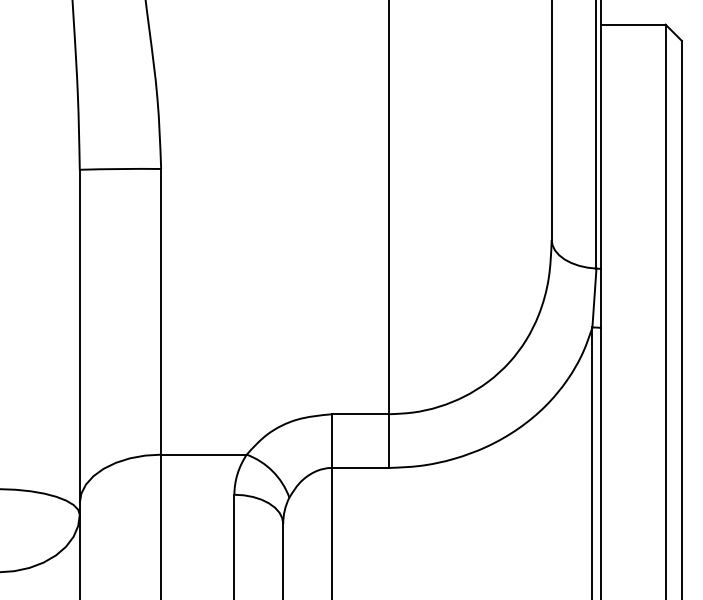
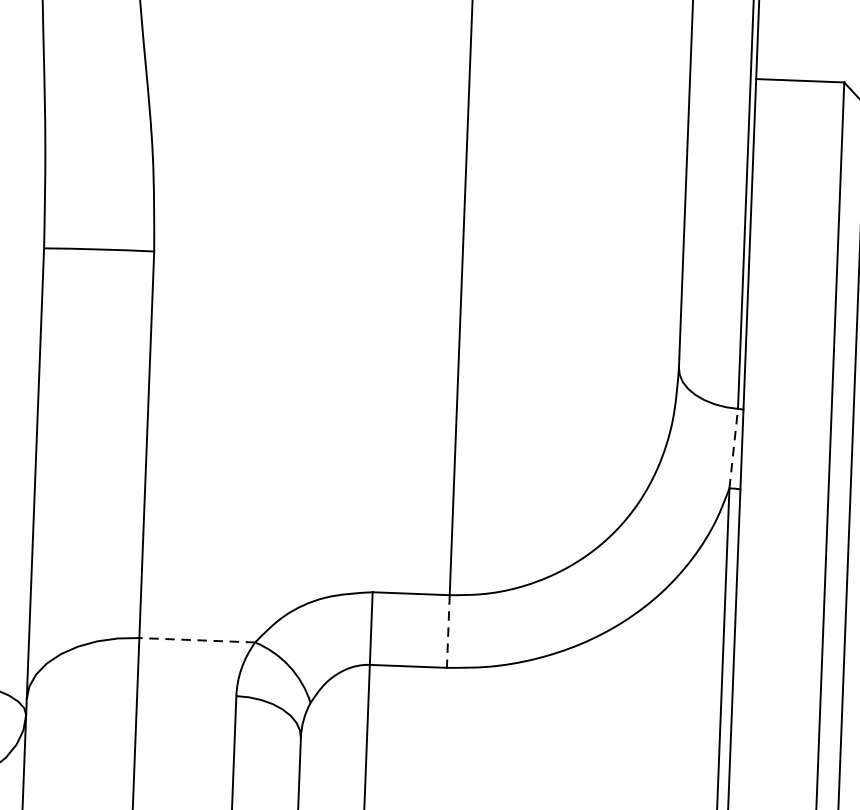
line: (594, 297) -> (733, 447), solid -> dashed
line: (388, 441) -> (447, 632), solid -> dashed
line: (203, 454) -> (196, 640), solid -> dashed

